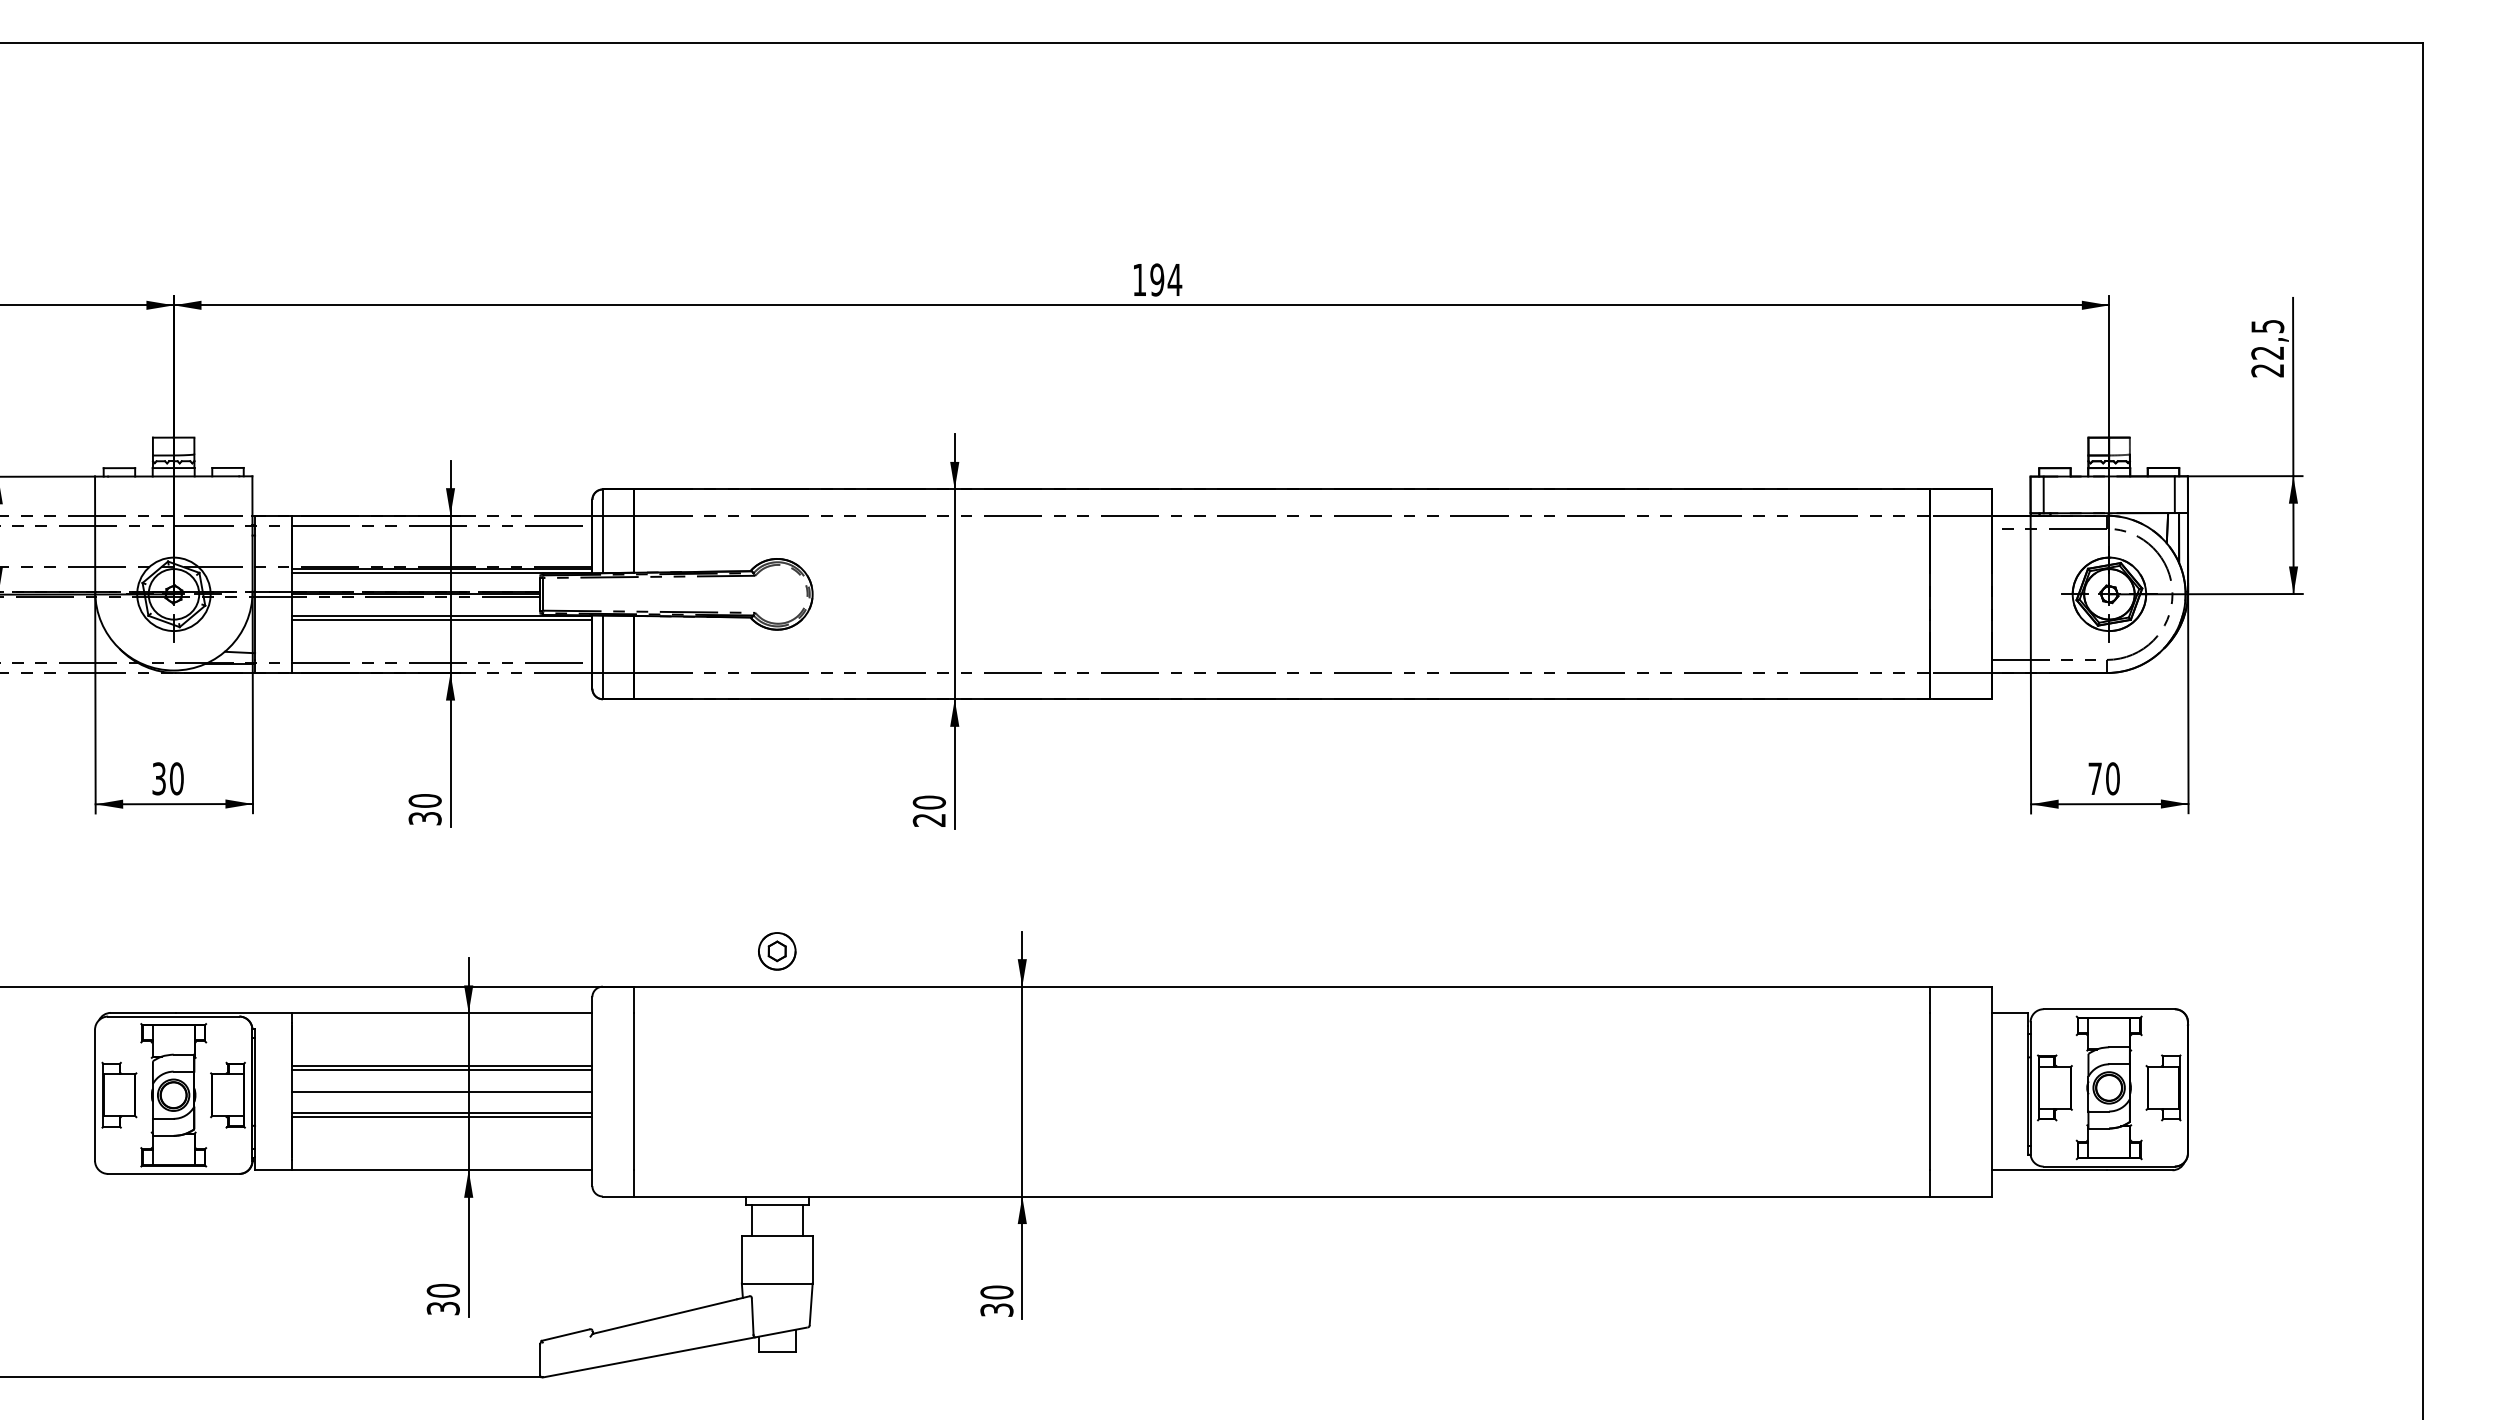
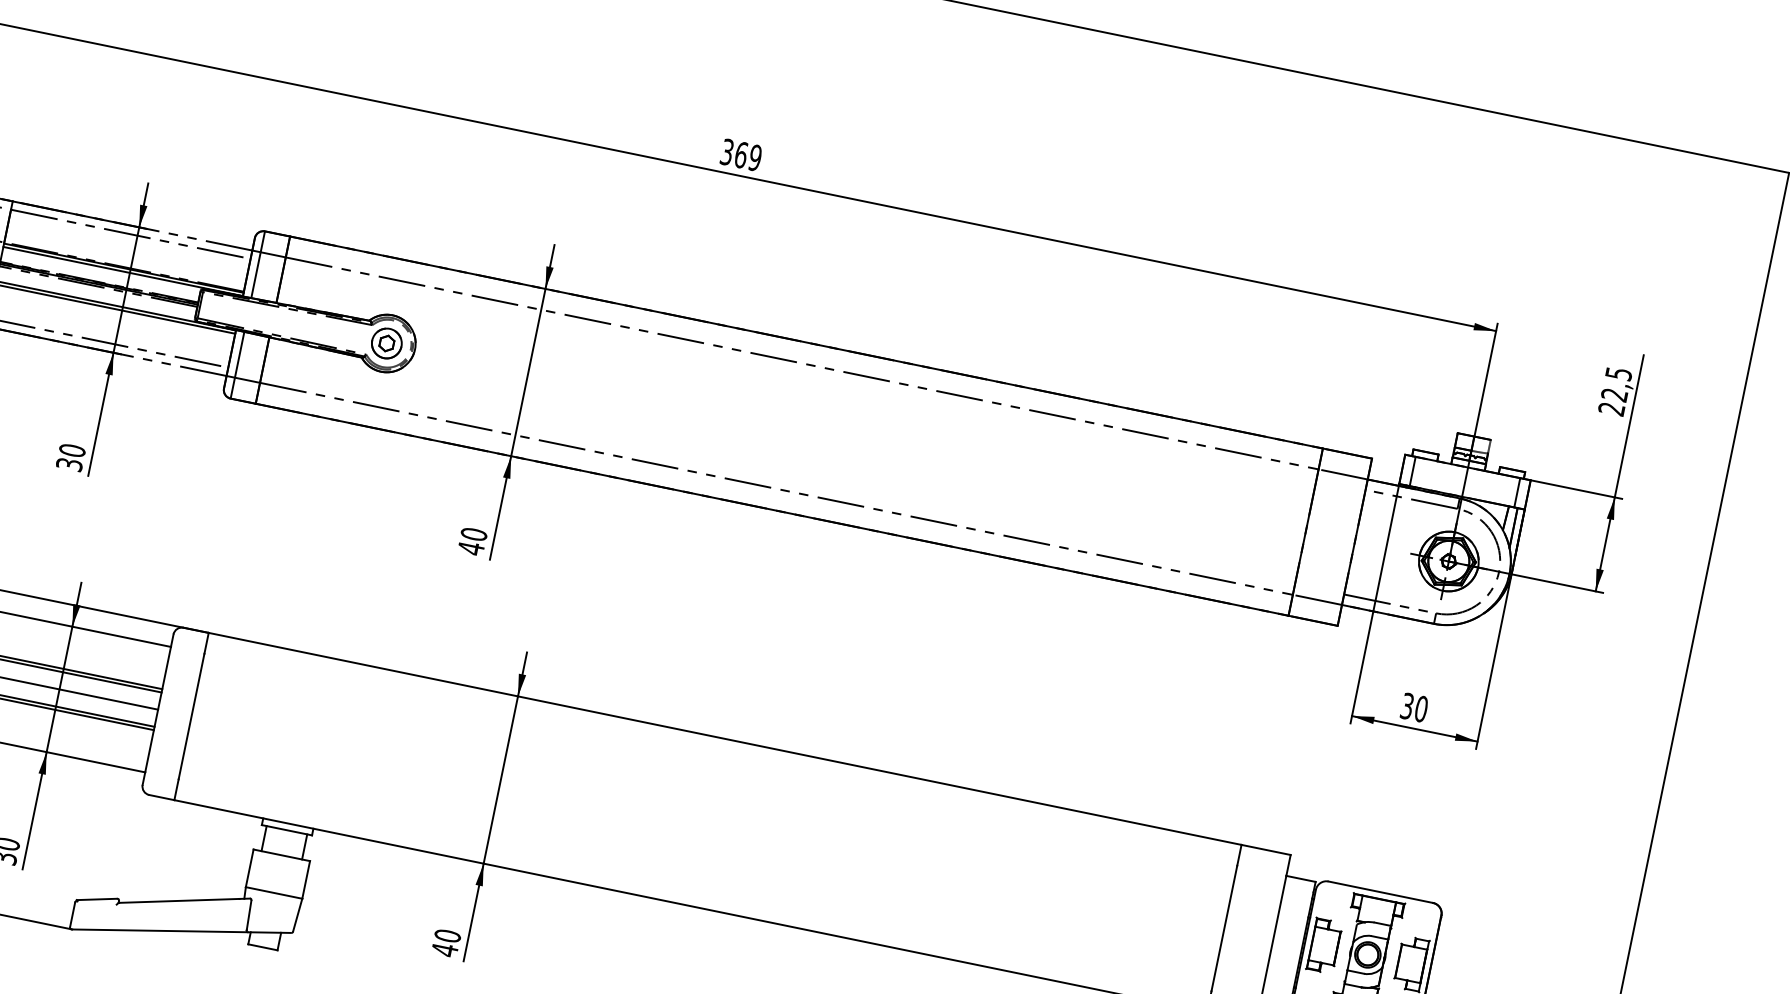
text: (1157, 279) -> (741, 154), 194 -> 369
text: (2094, 778) -> (1406, 705), 70 -> 30
text: (928, 820) -> (470, 548), 20 -> 40
part: (777, 951) -> (387, 343), moved
text: (996, 1309) -> (444, 949), 30 -> 40

